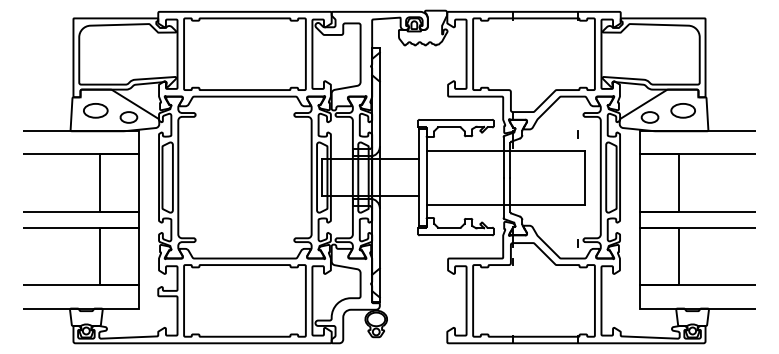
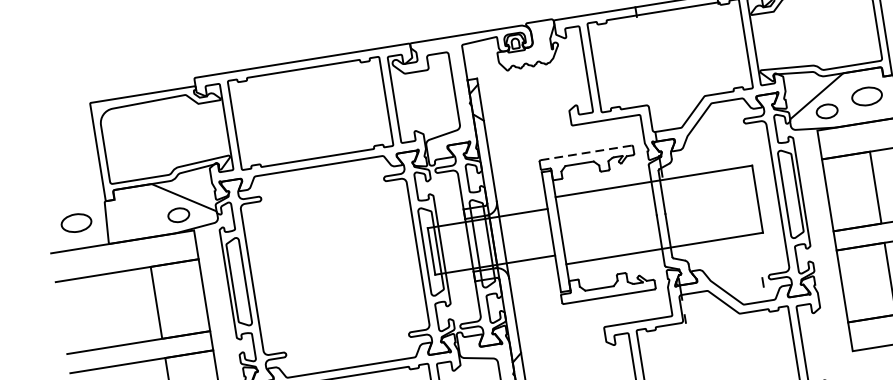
part: (95, 110) -> (76, 222), moved
line: (455, 119) -> (585, 152), solid -> dashed
line: (577, 134) -> (740, 147), removed

